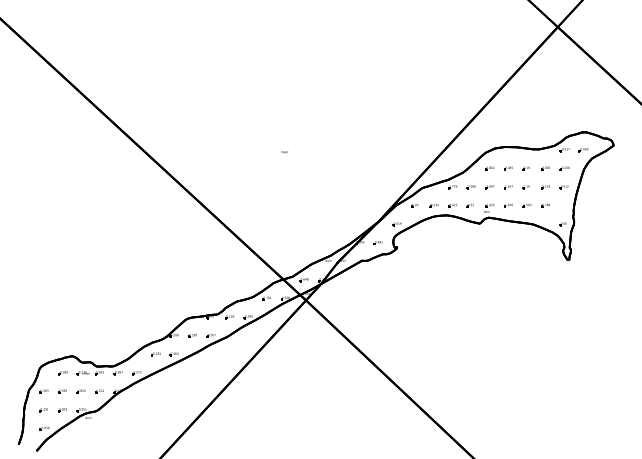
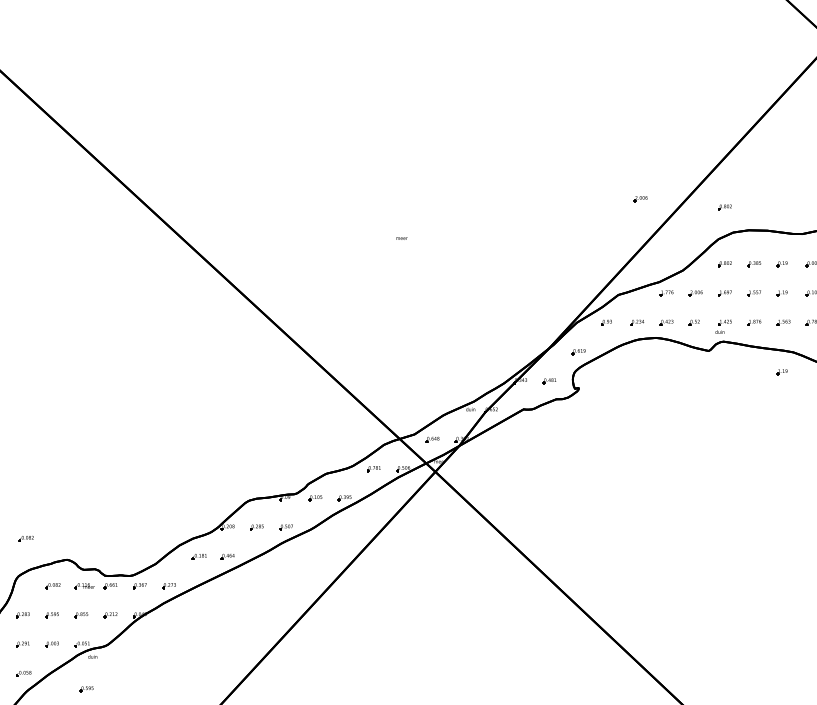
part: (435, 127) -> (639, 199), added
part: (489, 132) -> (724, 207), added
part: (525, 237) -> (780, 372), added
part: (45, 343) -> (25, 539), added
part: (84, 438) -> (86, 689), added

